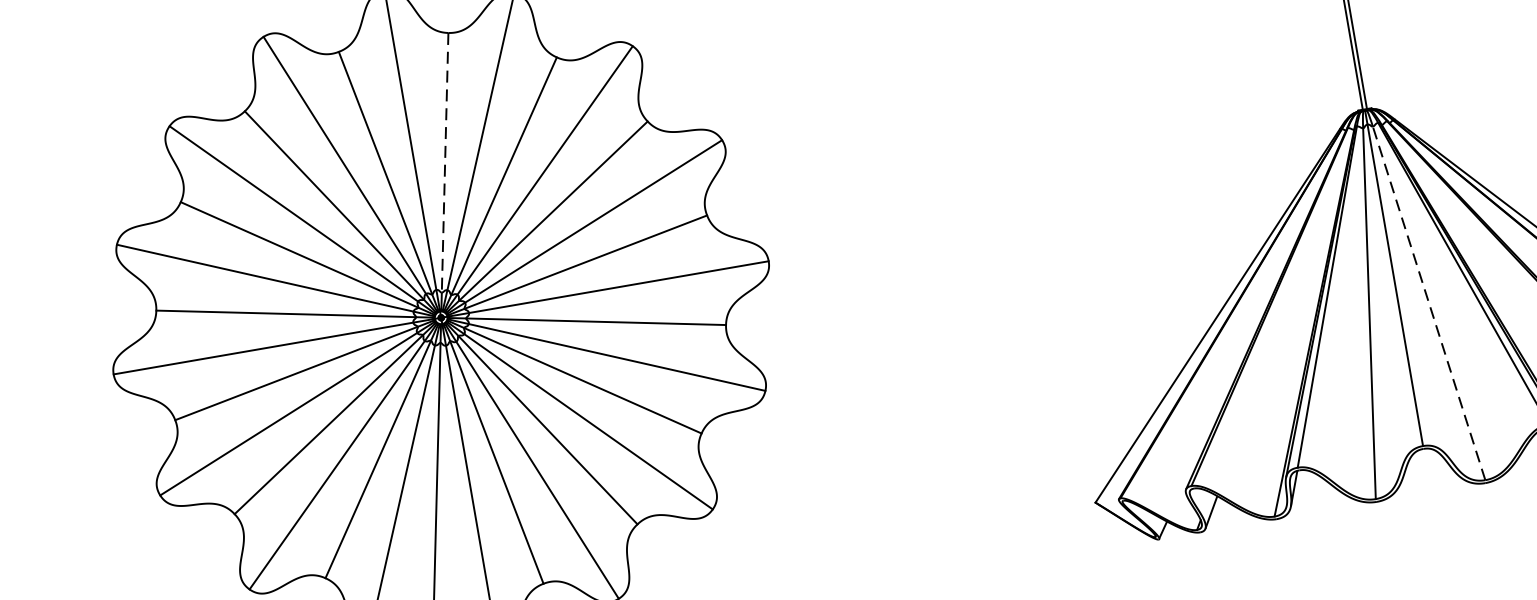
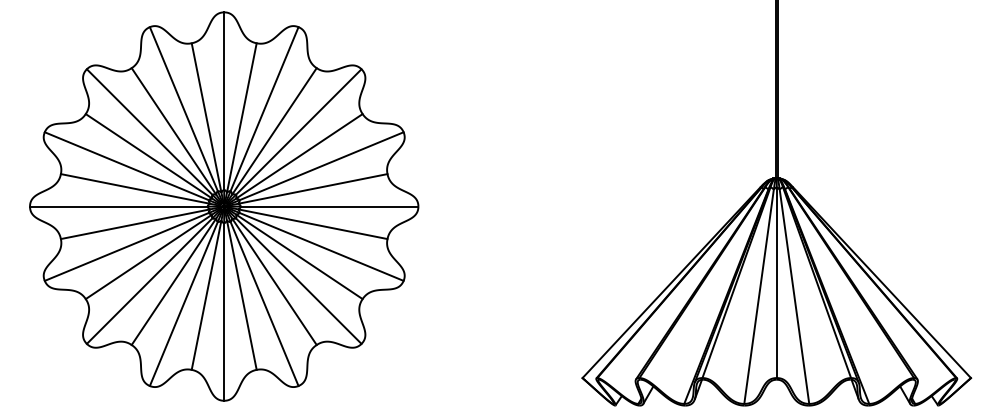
line: (444, 162) -> (241, 117), dashed -> solid
line: (1429, 303) -> (794, 296), dashed -> solid

